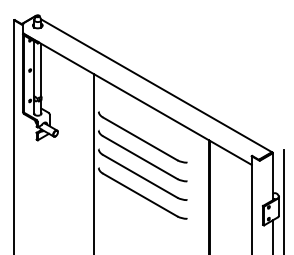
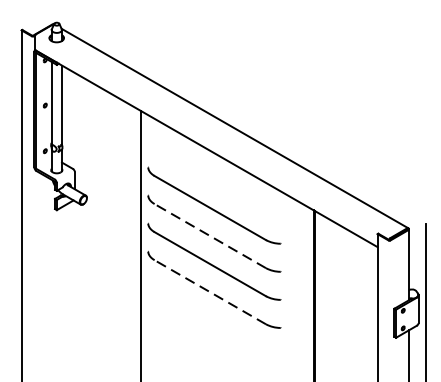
line: (140, 157) -> (210, 235), solid -> dashed
line: (140, 195) -> (210, 292), solid -> dashed

